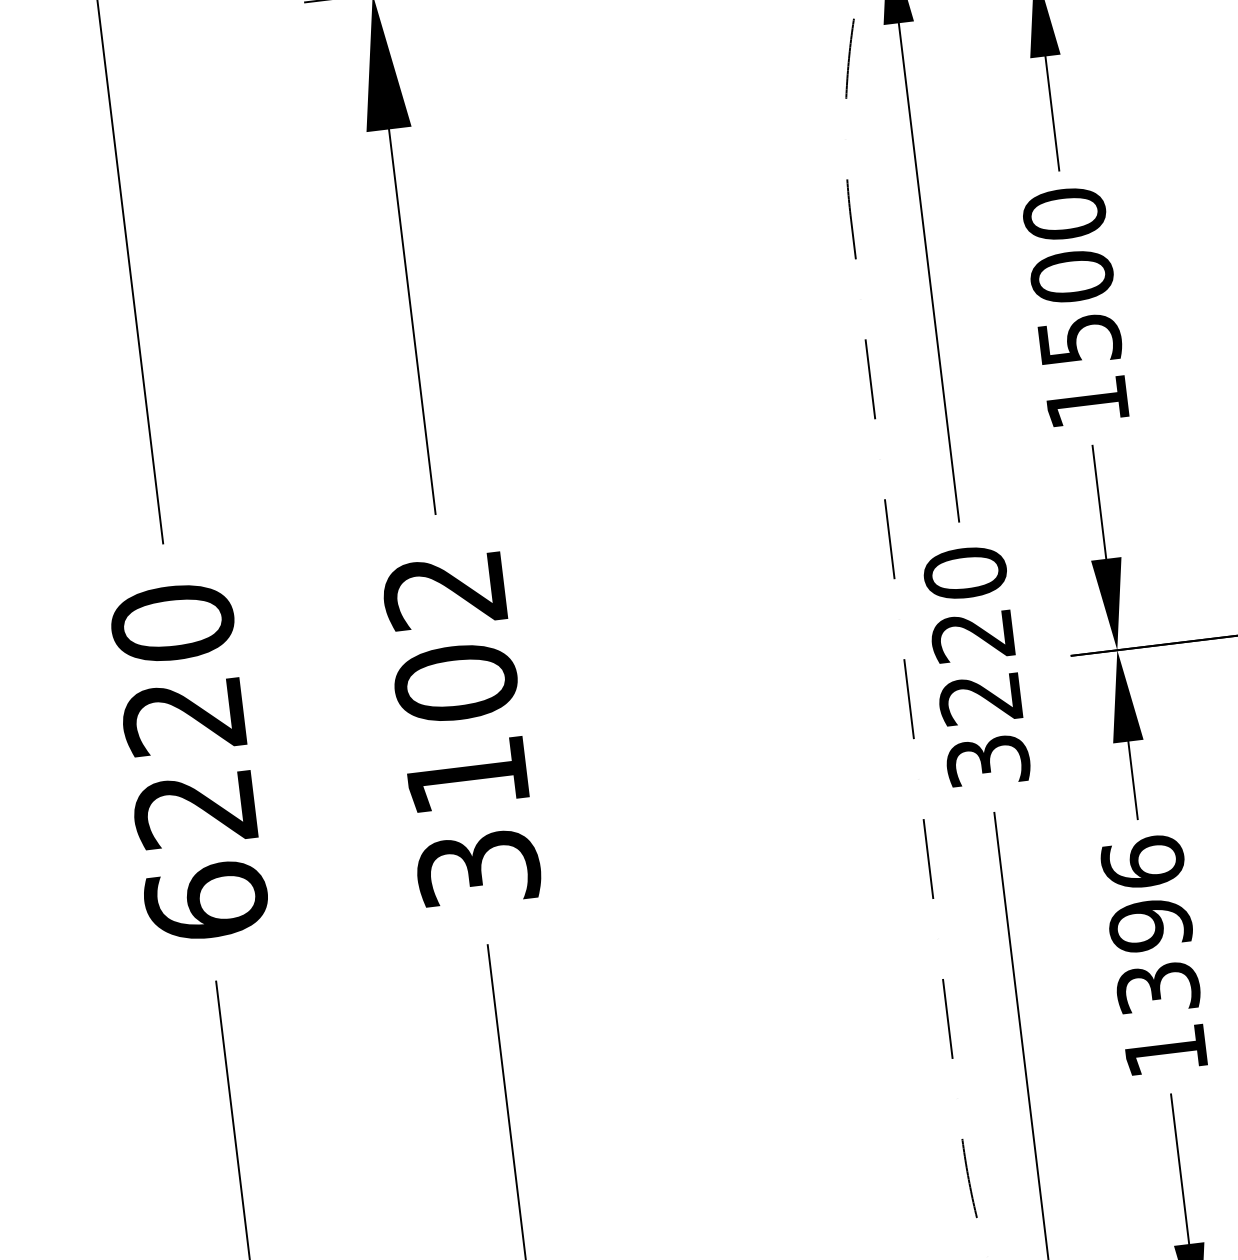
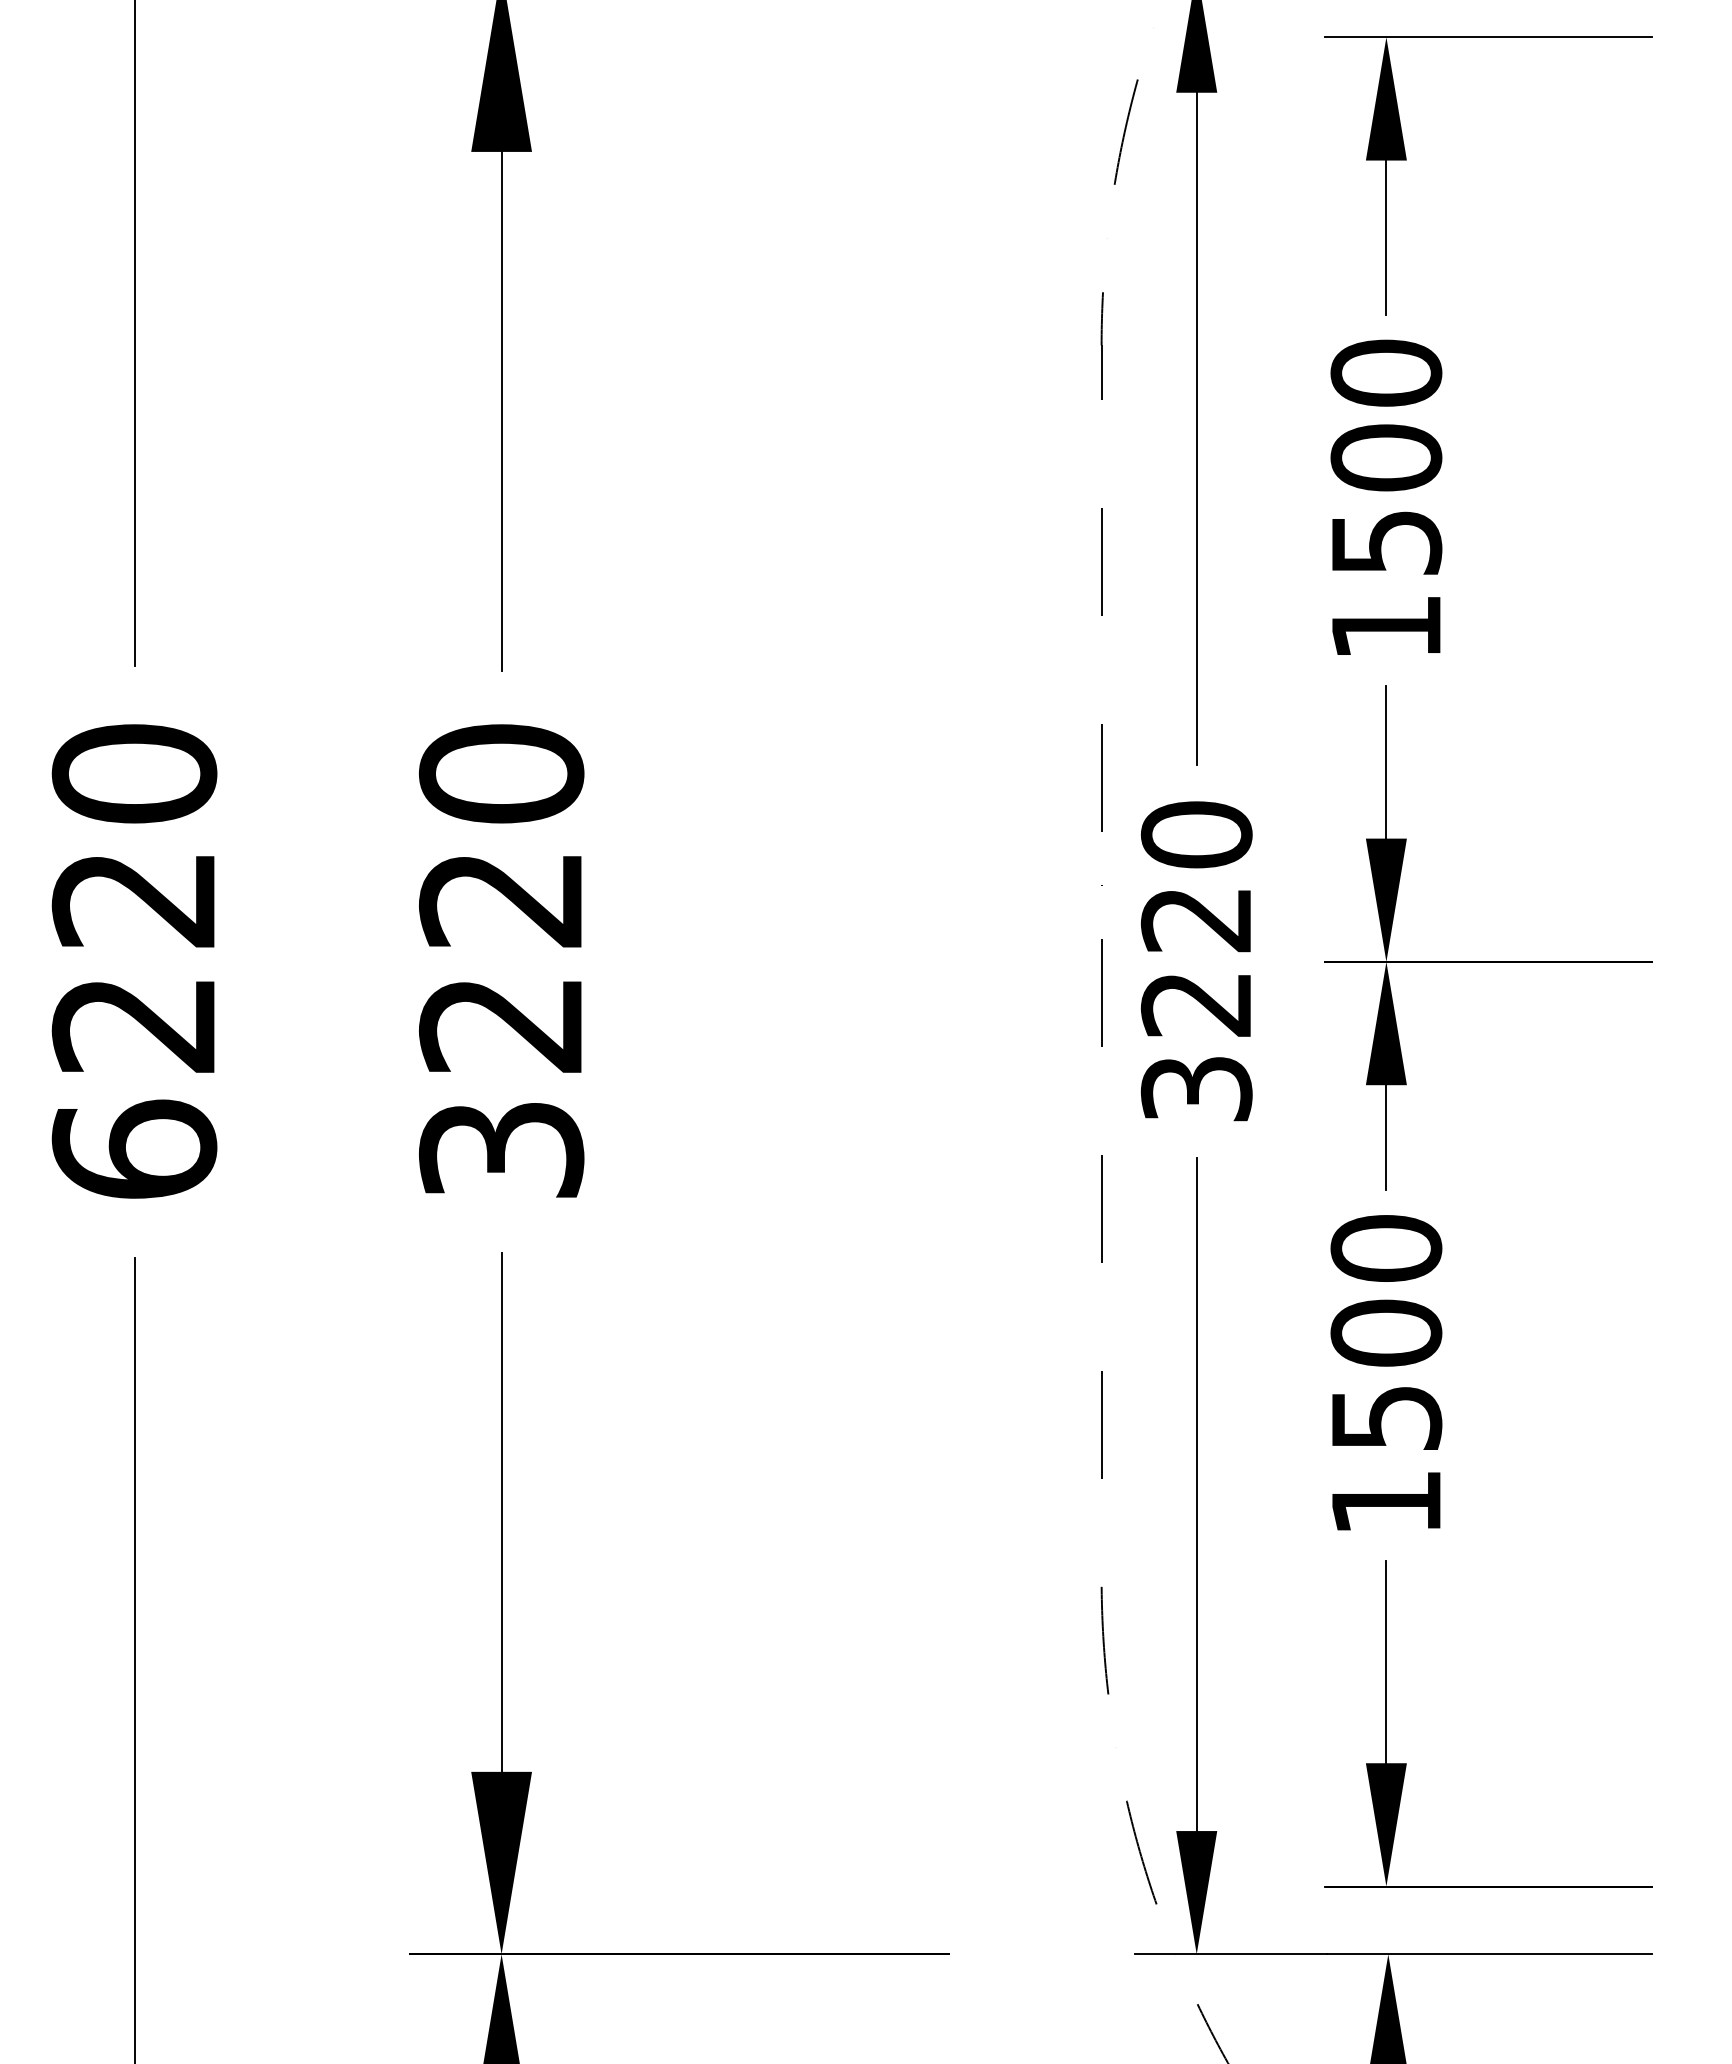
text: (455, 682) -> (501, 898), 3102 -> 3220
text: (1150, 924) -> (1386, 1332), 1396 -> 1500

